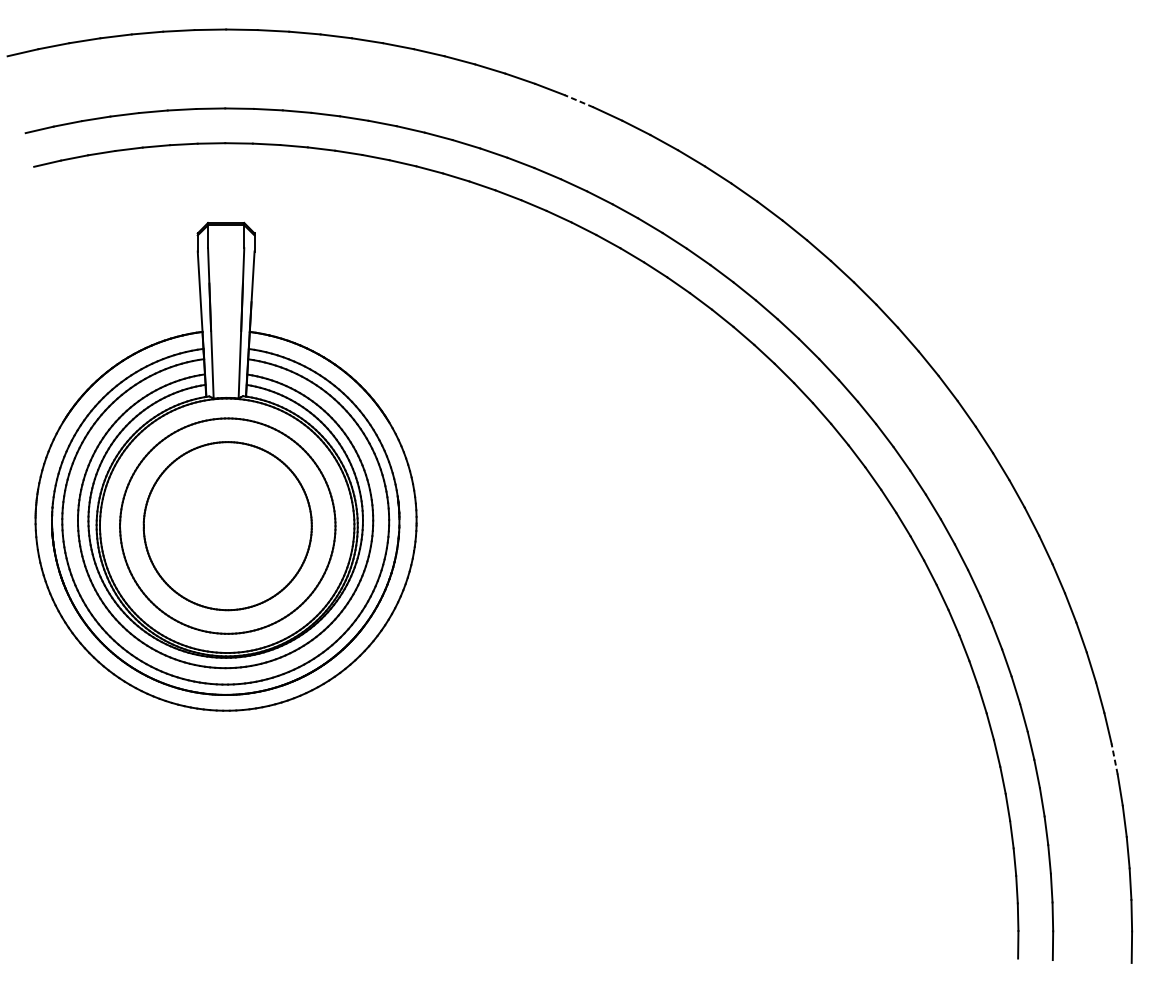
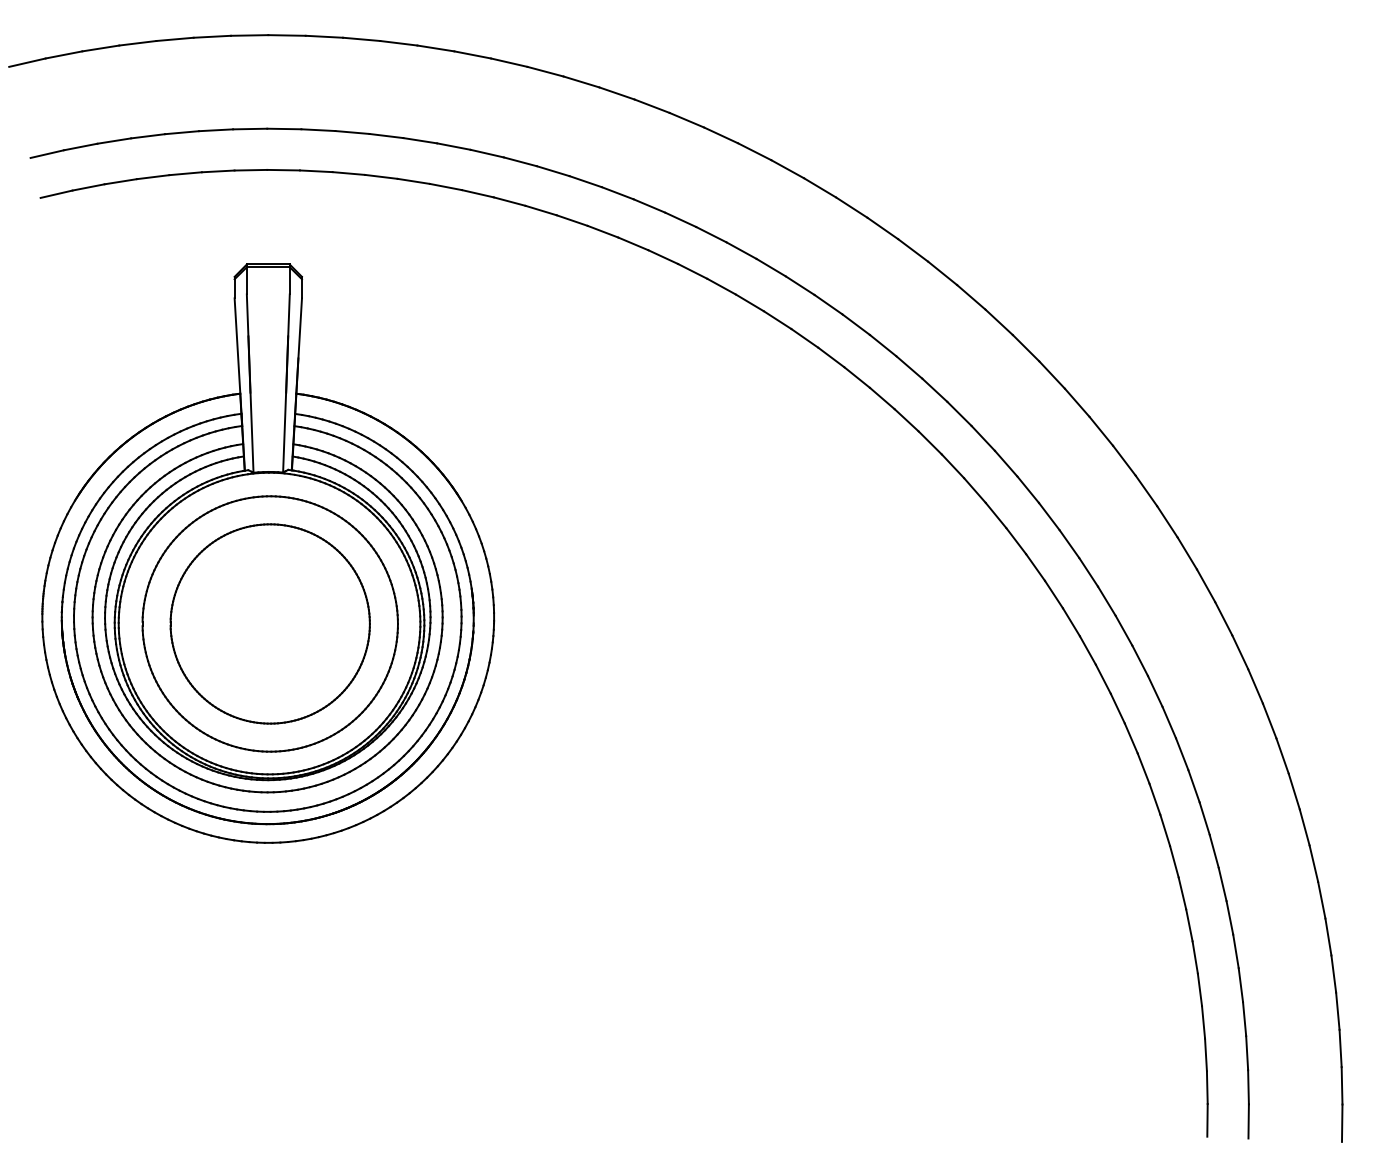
line: (578, 101) -> (686, 120), dashed -> solid
line: (1114, 759) -> (1321, 900), dashed -> solid

